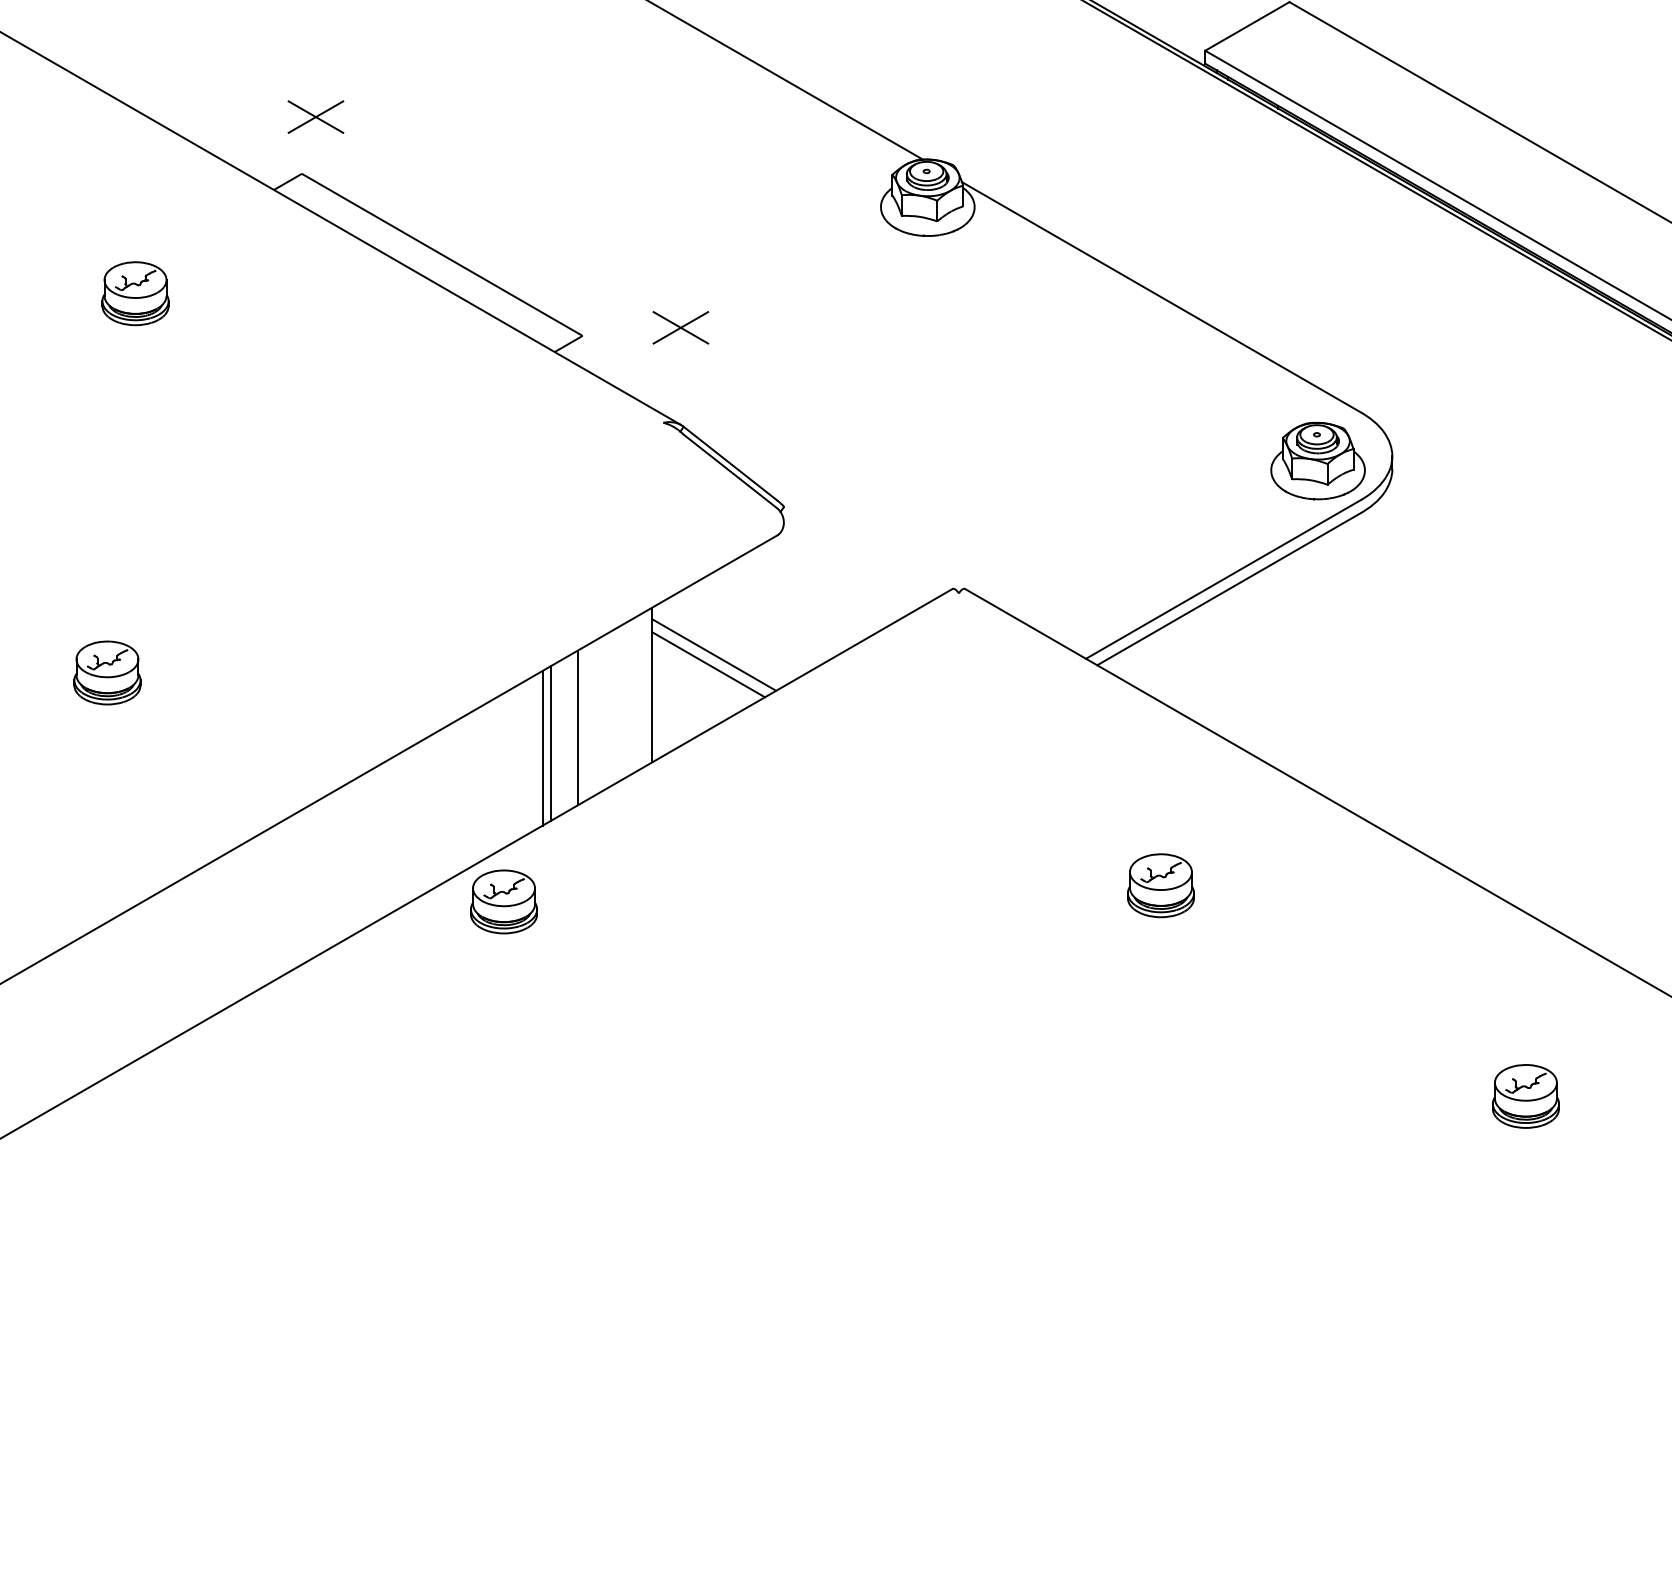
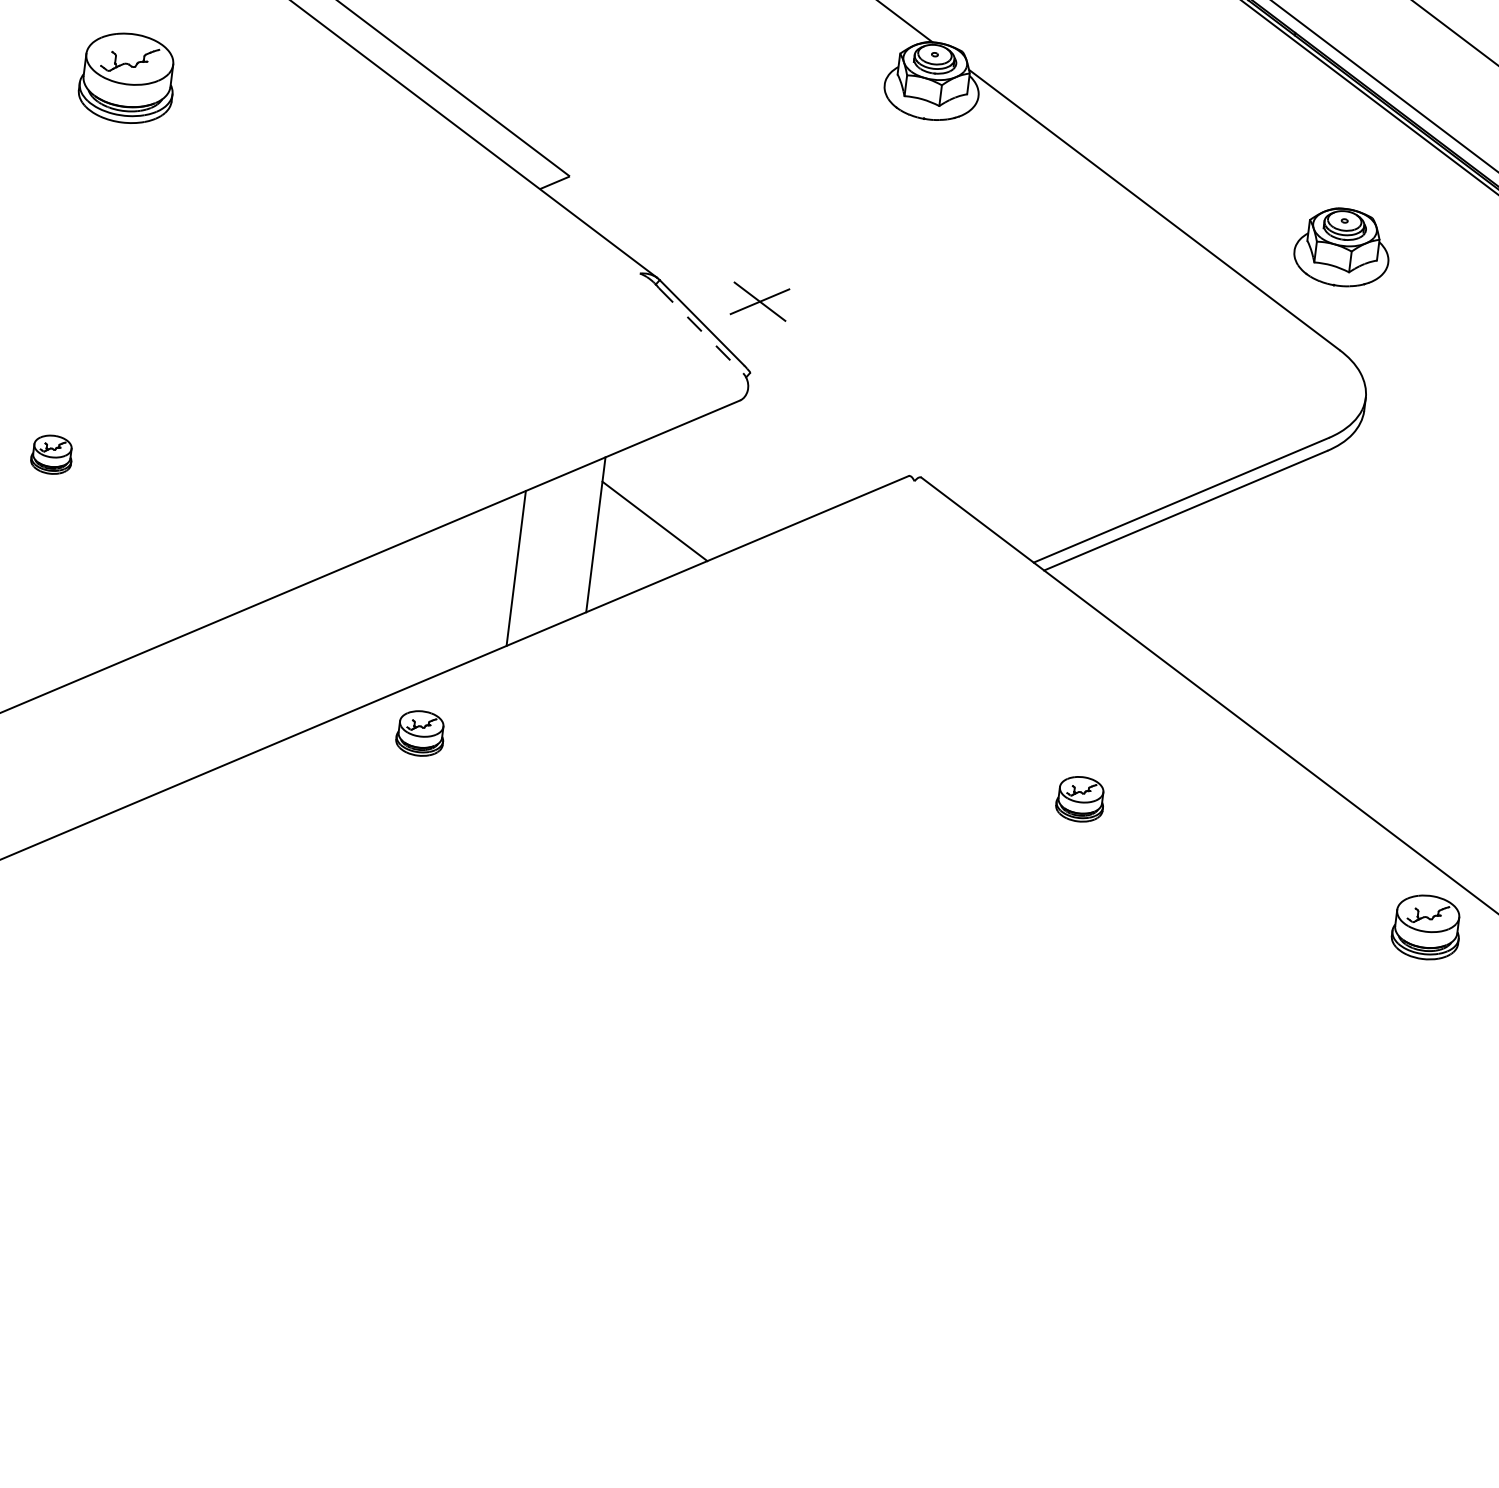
part: (135, 293) -> (127, 78), size x1.4
part: (680, 327) -> (759, 301), moved
part: (1317, 460) -> (1342, 246), moved
line: (730, 471) -> (701, 330), solid -> dashed
line: (714, 654) -> (662, 511), removed
part: (107, 672) -> (52, 454), size x0.6
line: (551, 743) -> (487, 580), removed
line: (542, 747) -> (478, 583), removed
part: (1160, 885) -> (1080, 798), size x0.7
part: (503, 901) -> (420, 732), size x0.7
part: (1525, 1096) -> (1426, 927), moved

